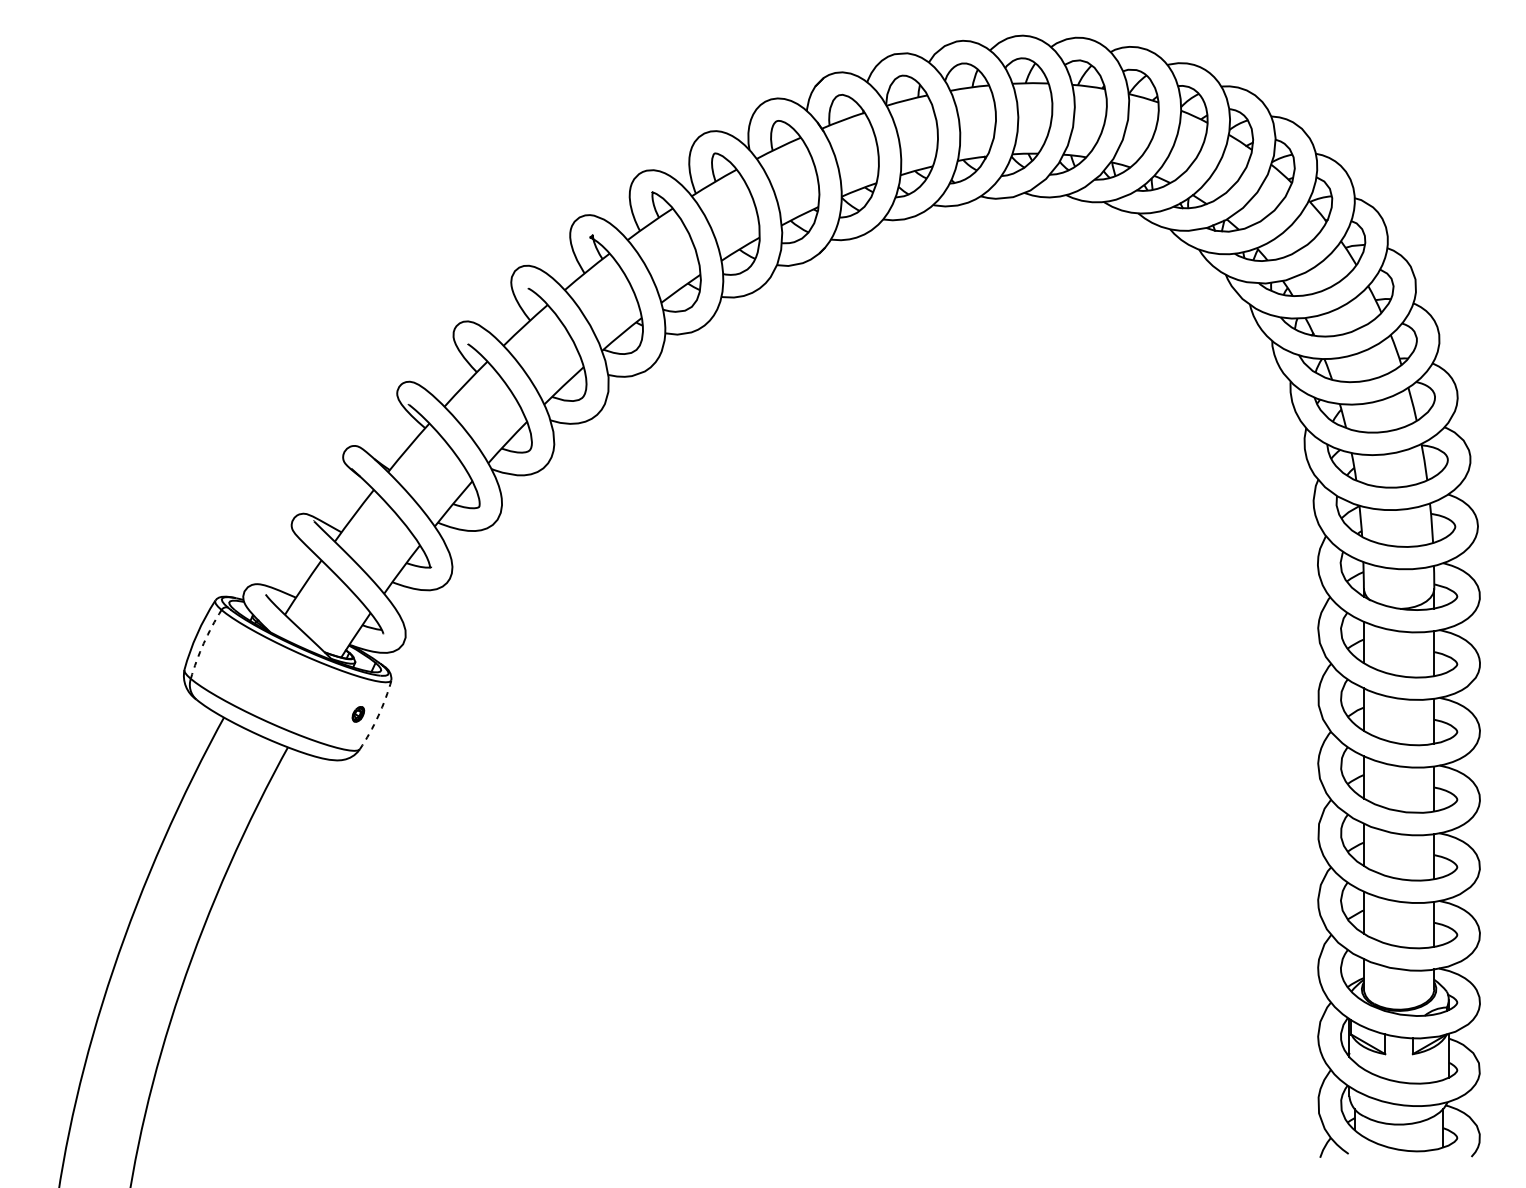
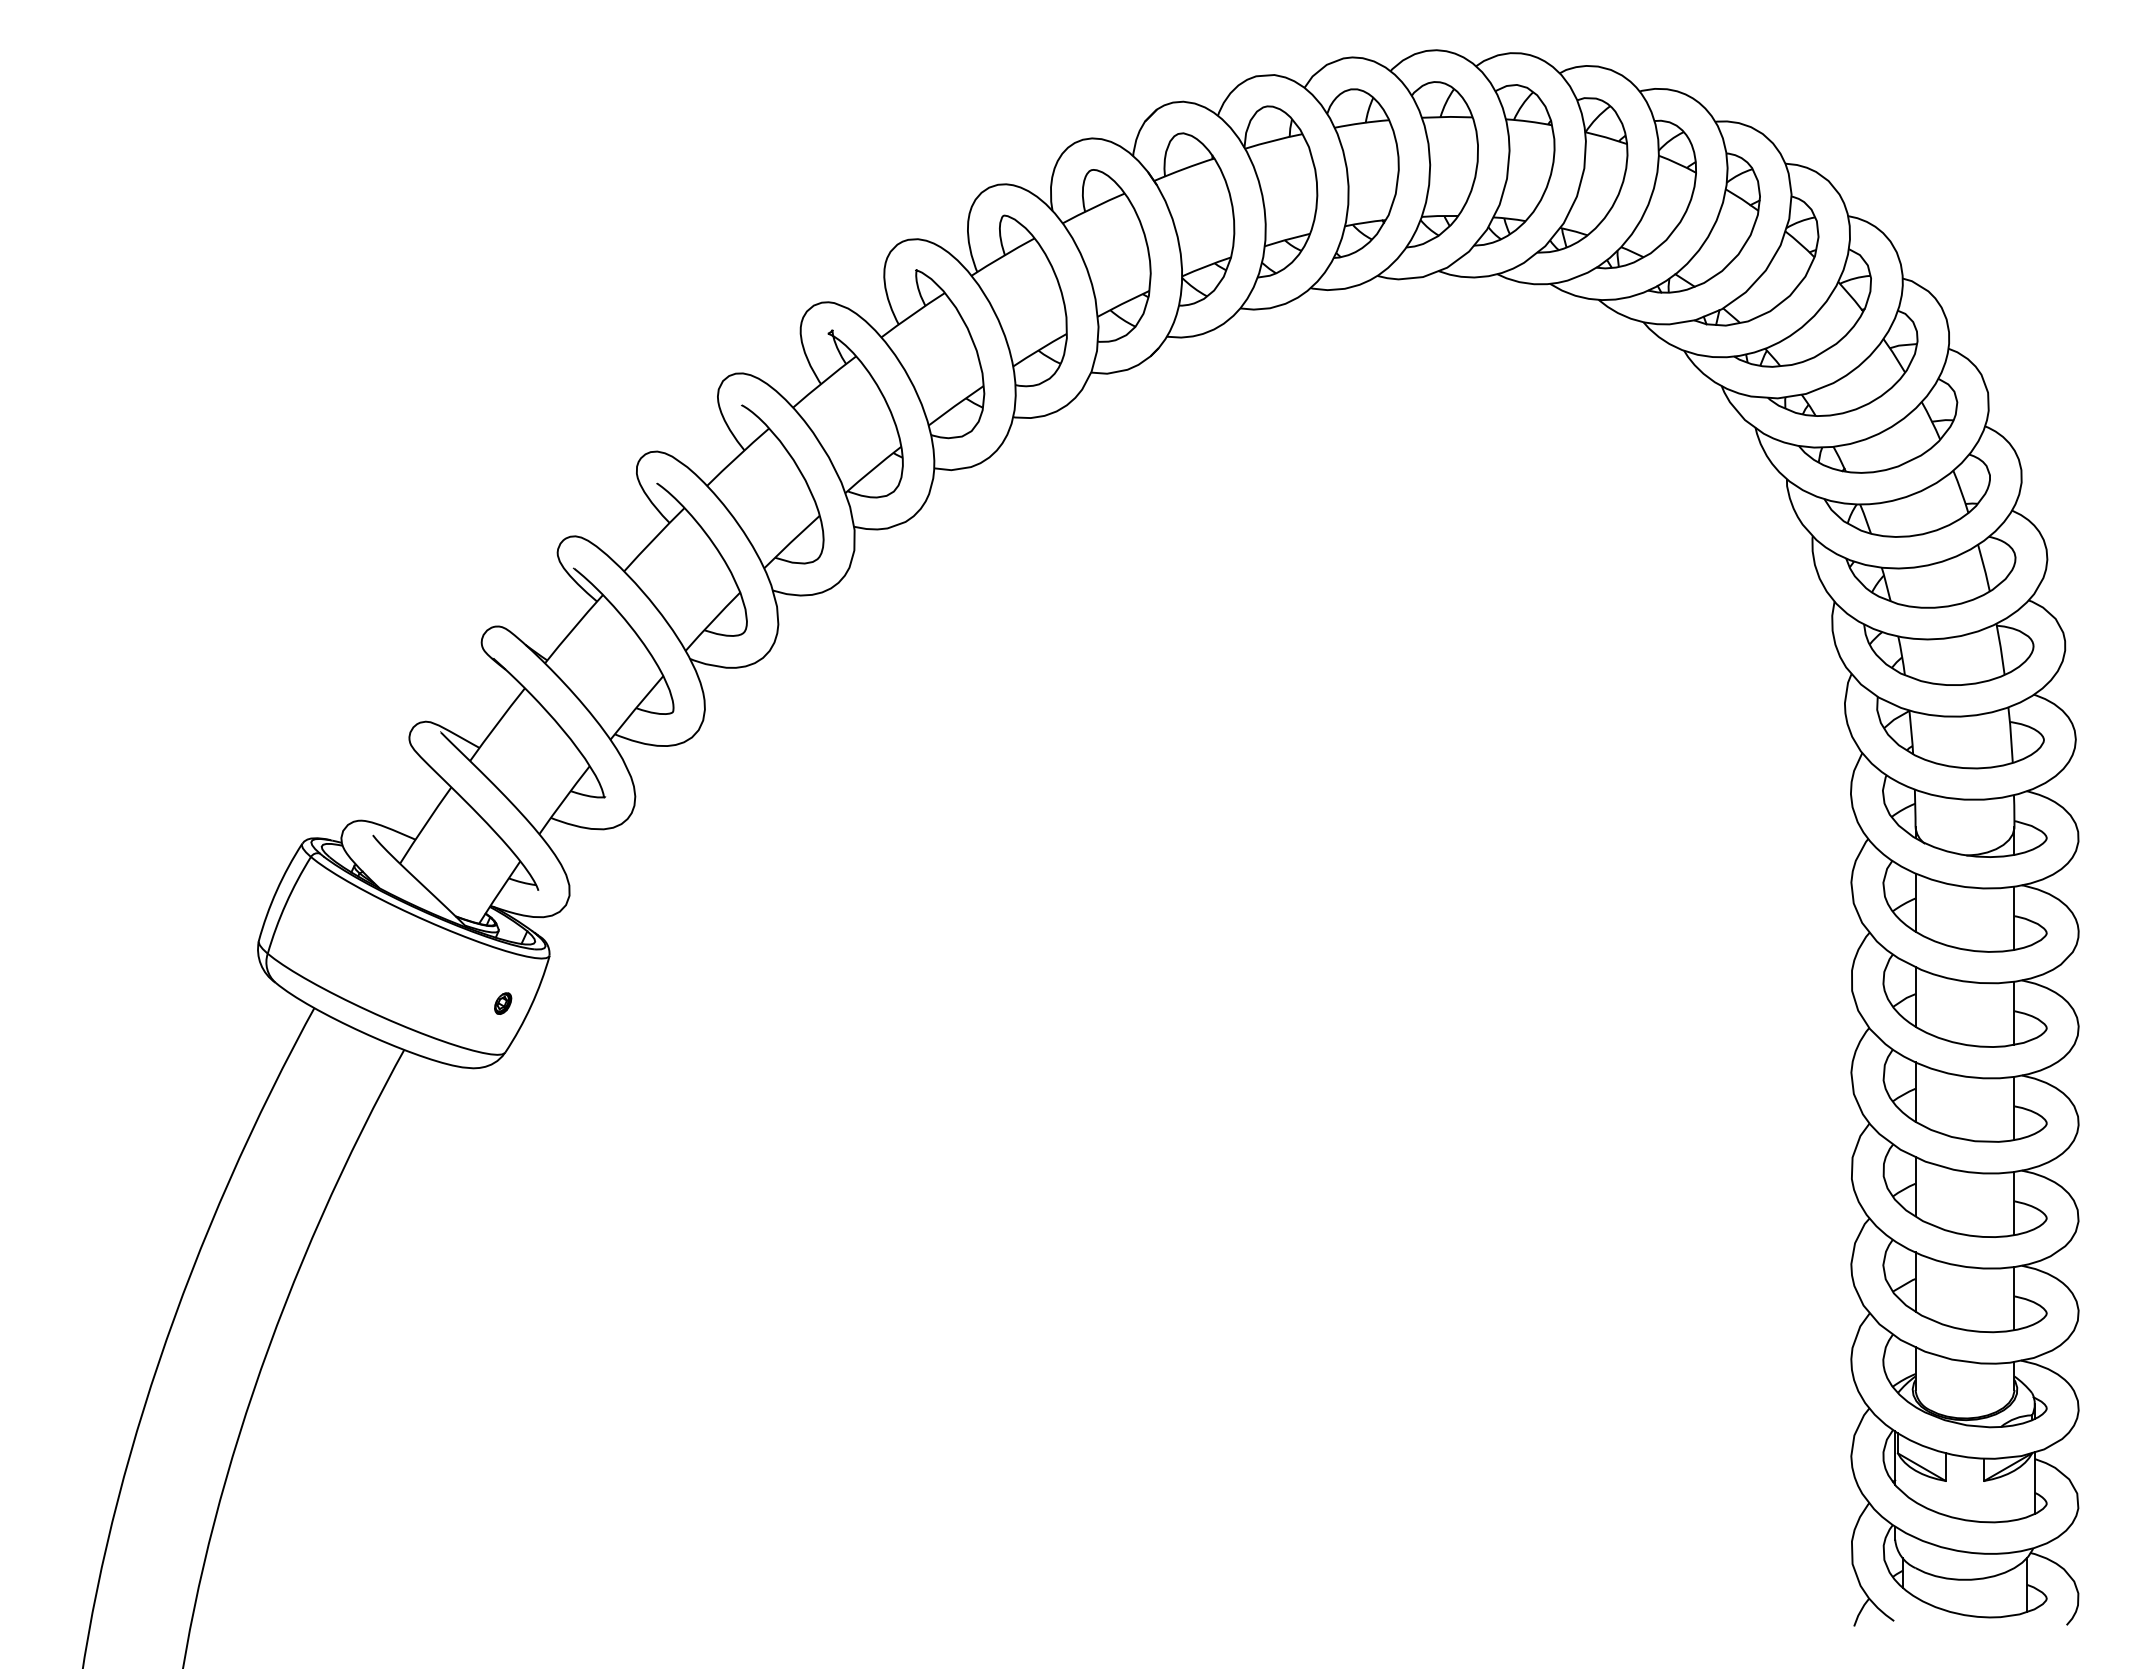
arc: (204, 643) -> (286, 903), dashed -> solid
arc: (378, 715) -> (531, 1005), dashed -> solid

